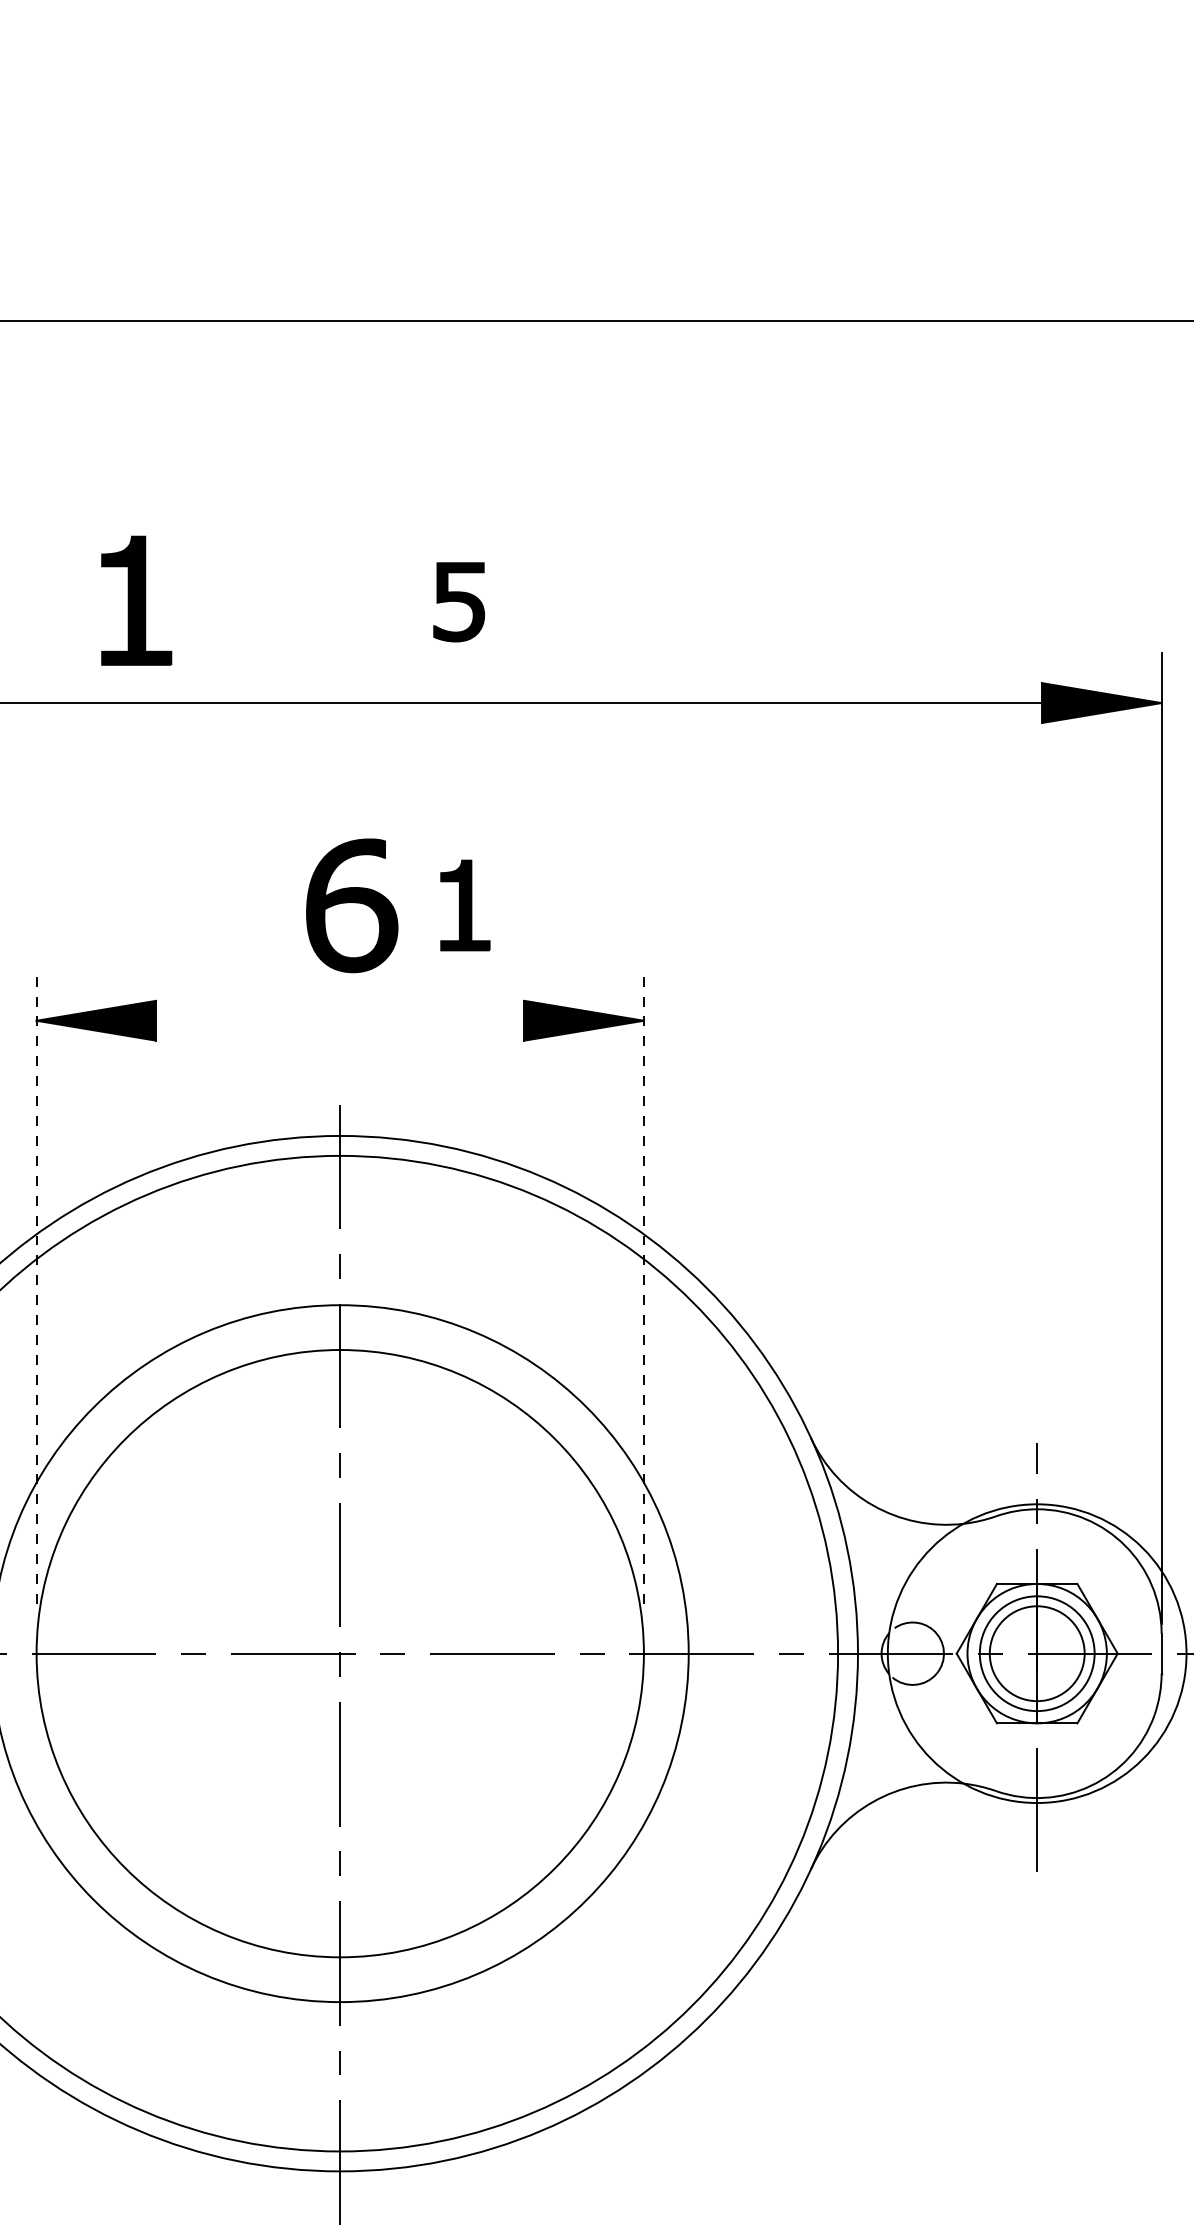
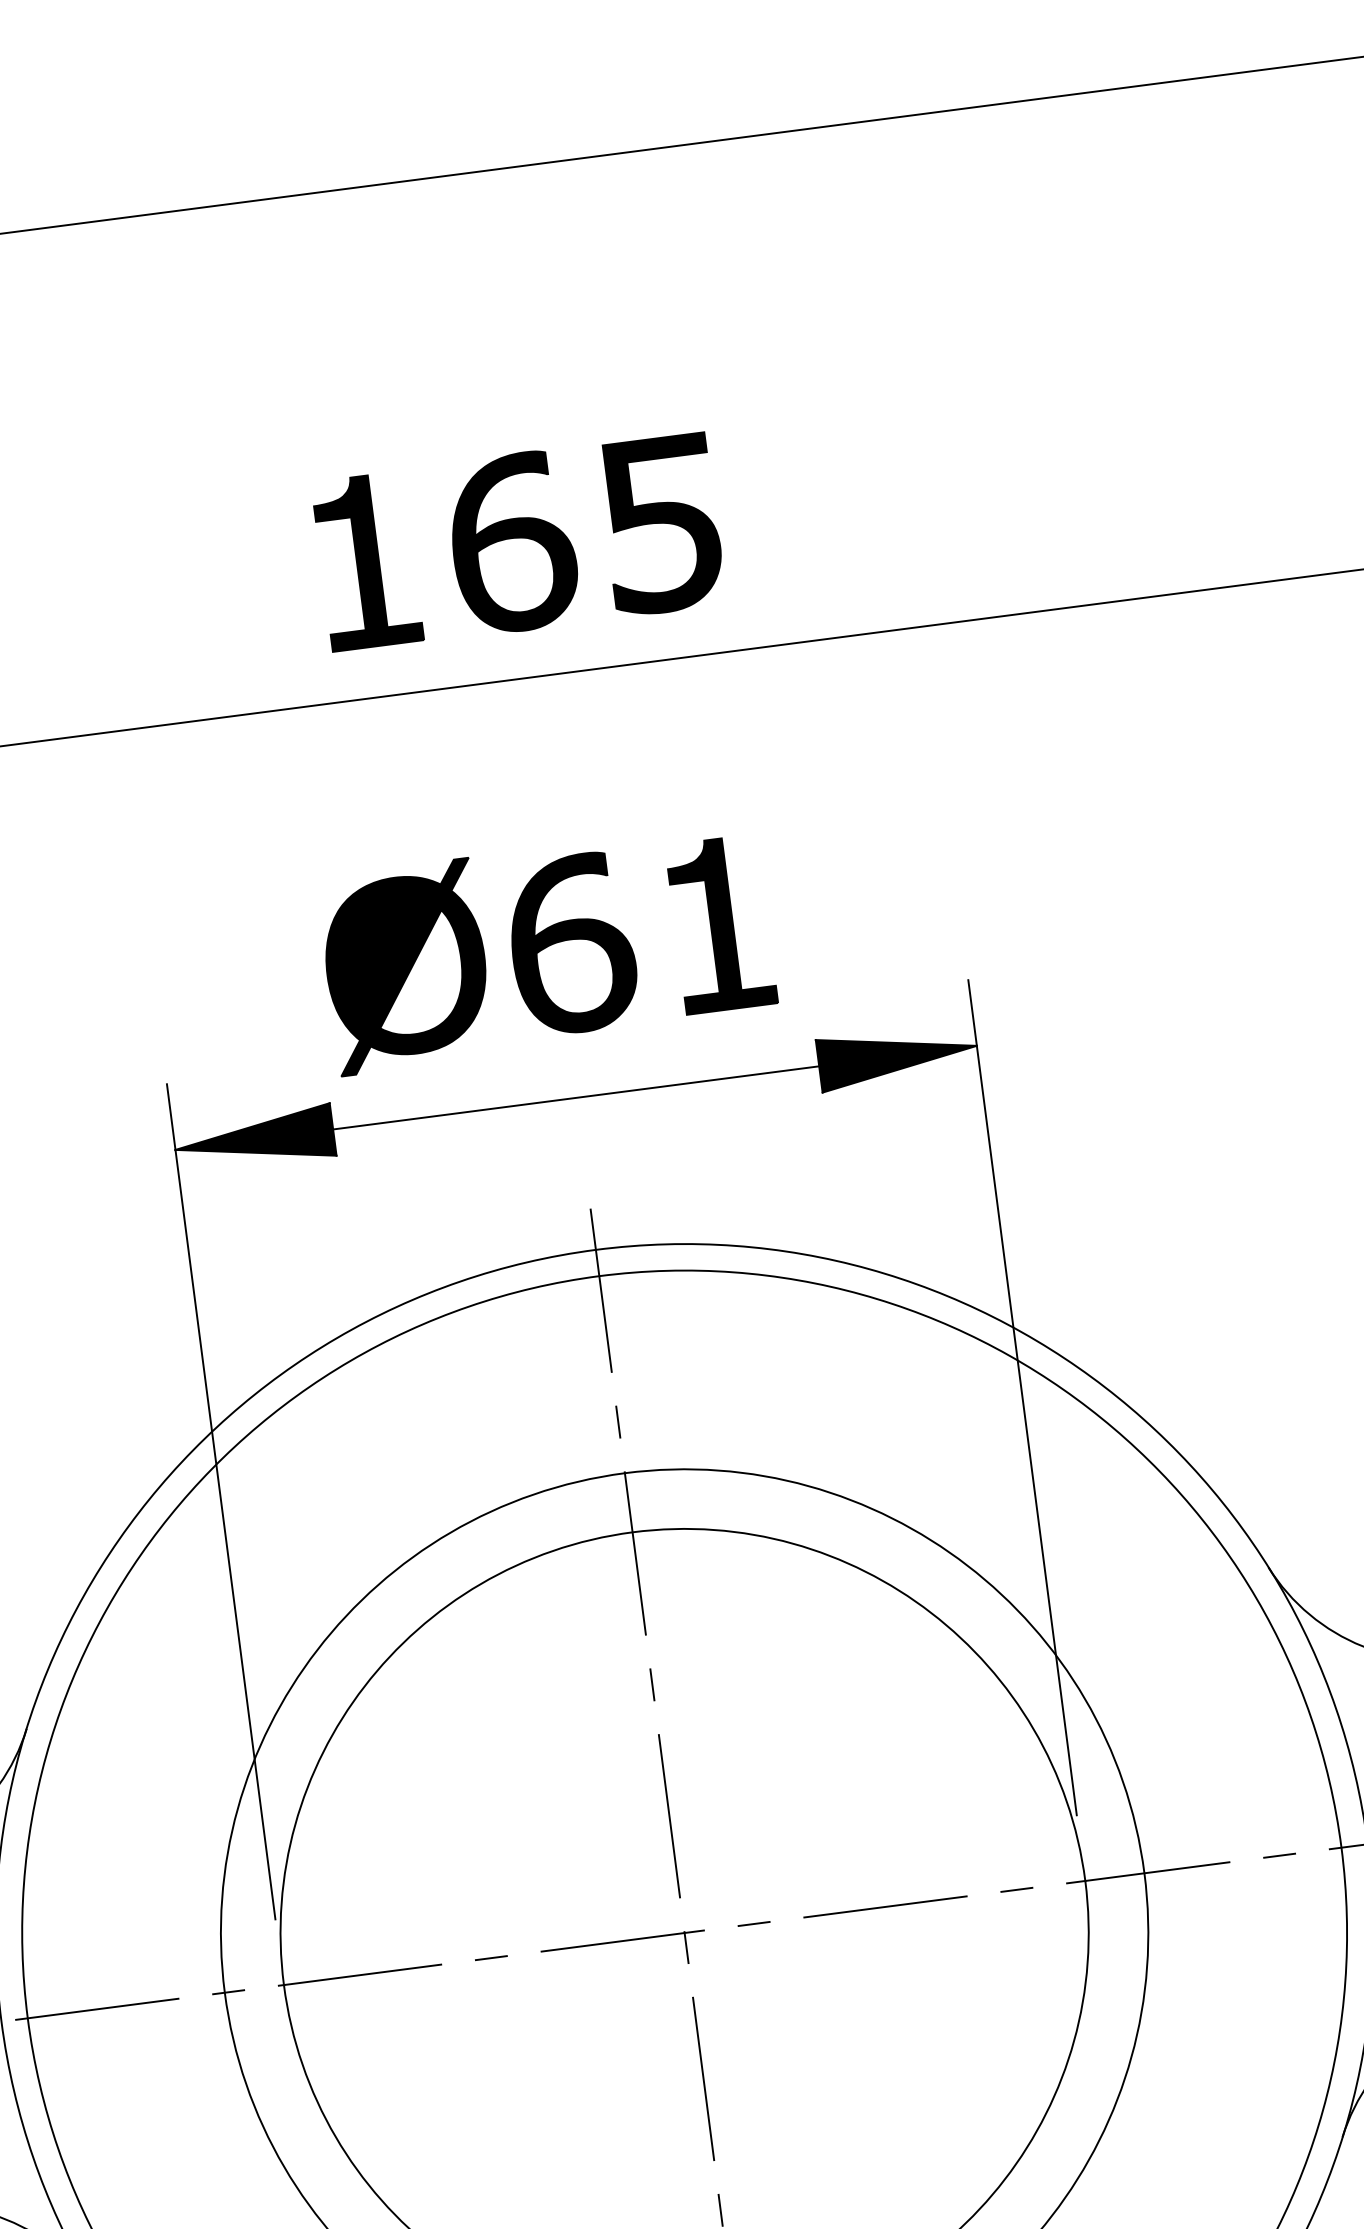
part: (136, 600) -> (367, 561), moved
part: (346, 600) -> (512, 542), added
part: (458, 602) -> (660, 525), size x1.67
part: (465, 905) -> (721, 924), size x1.43
part: (225, 906) -> (405, 966), added
line: (340, 1020) -> (576, 1097), added
line: (36, 1286) -> (220, 1500), dashed -> solid
line: (643, 1286) -> (1021, 1396), dashed -> solid

